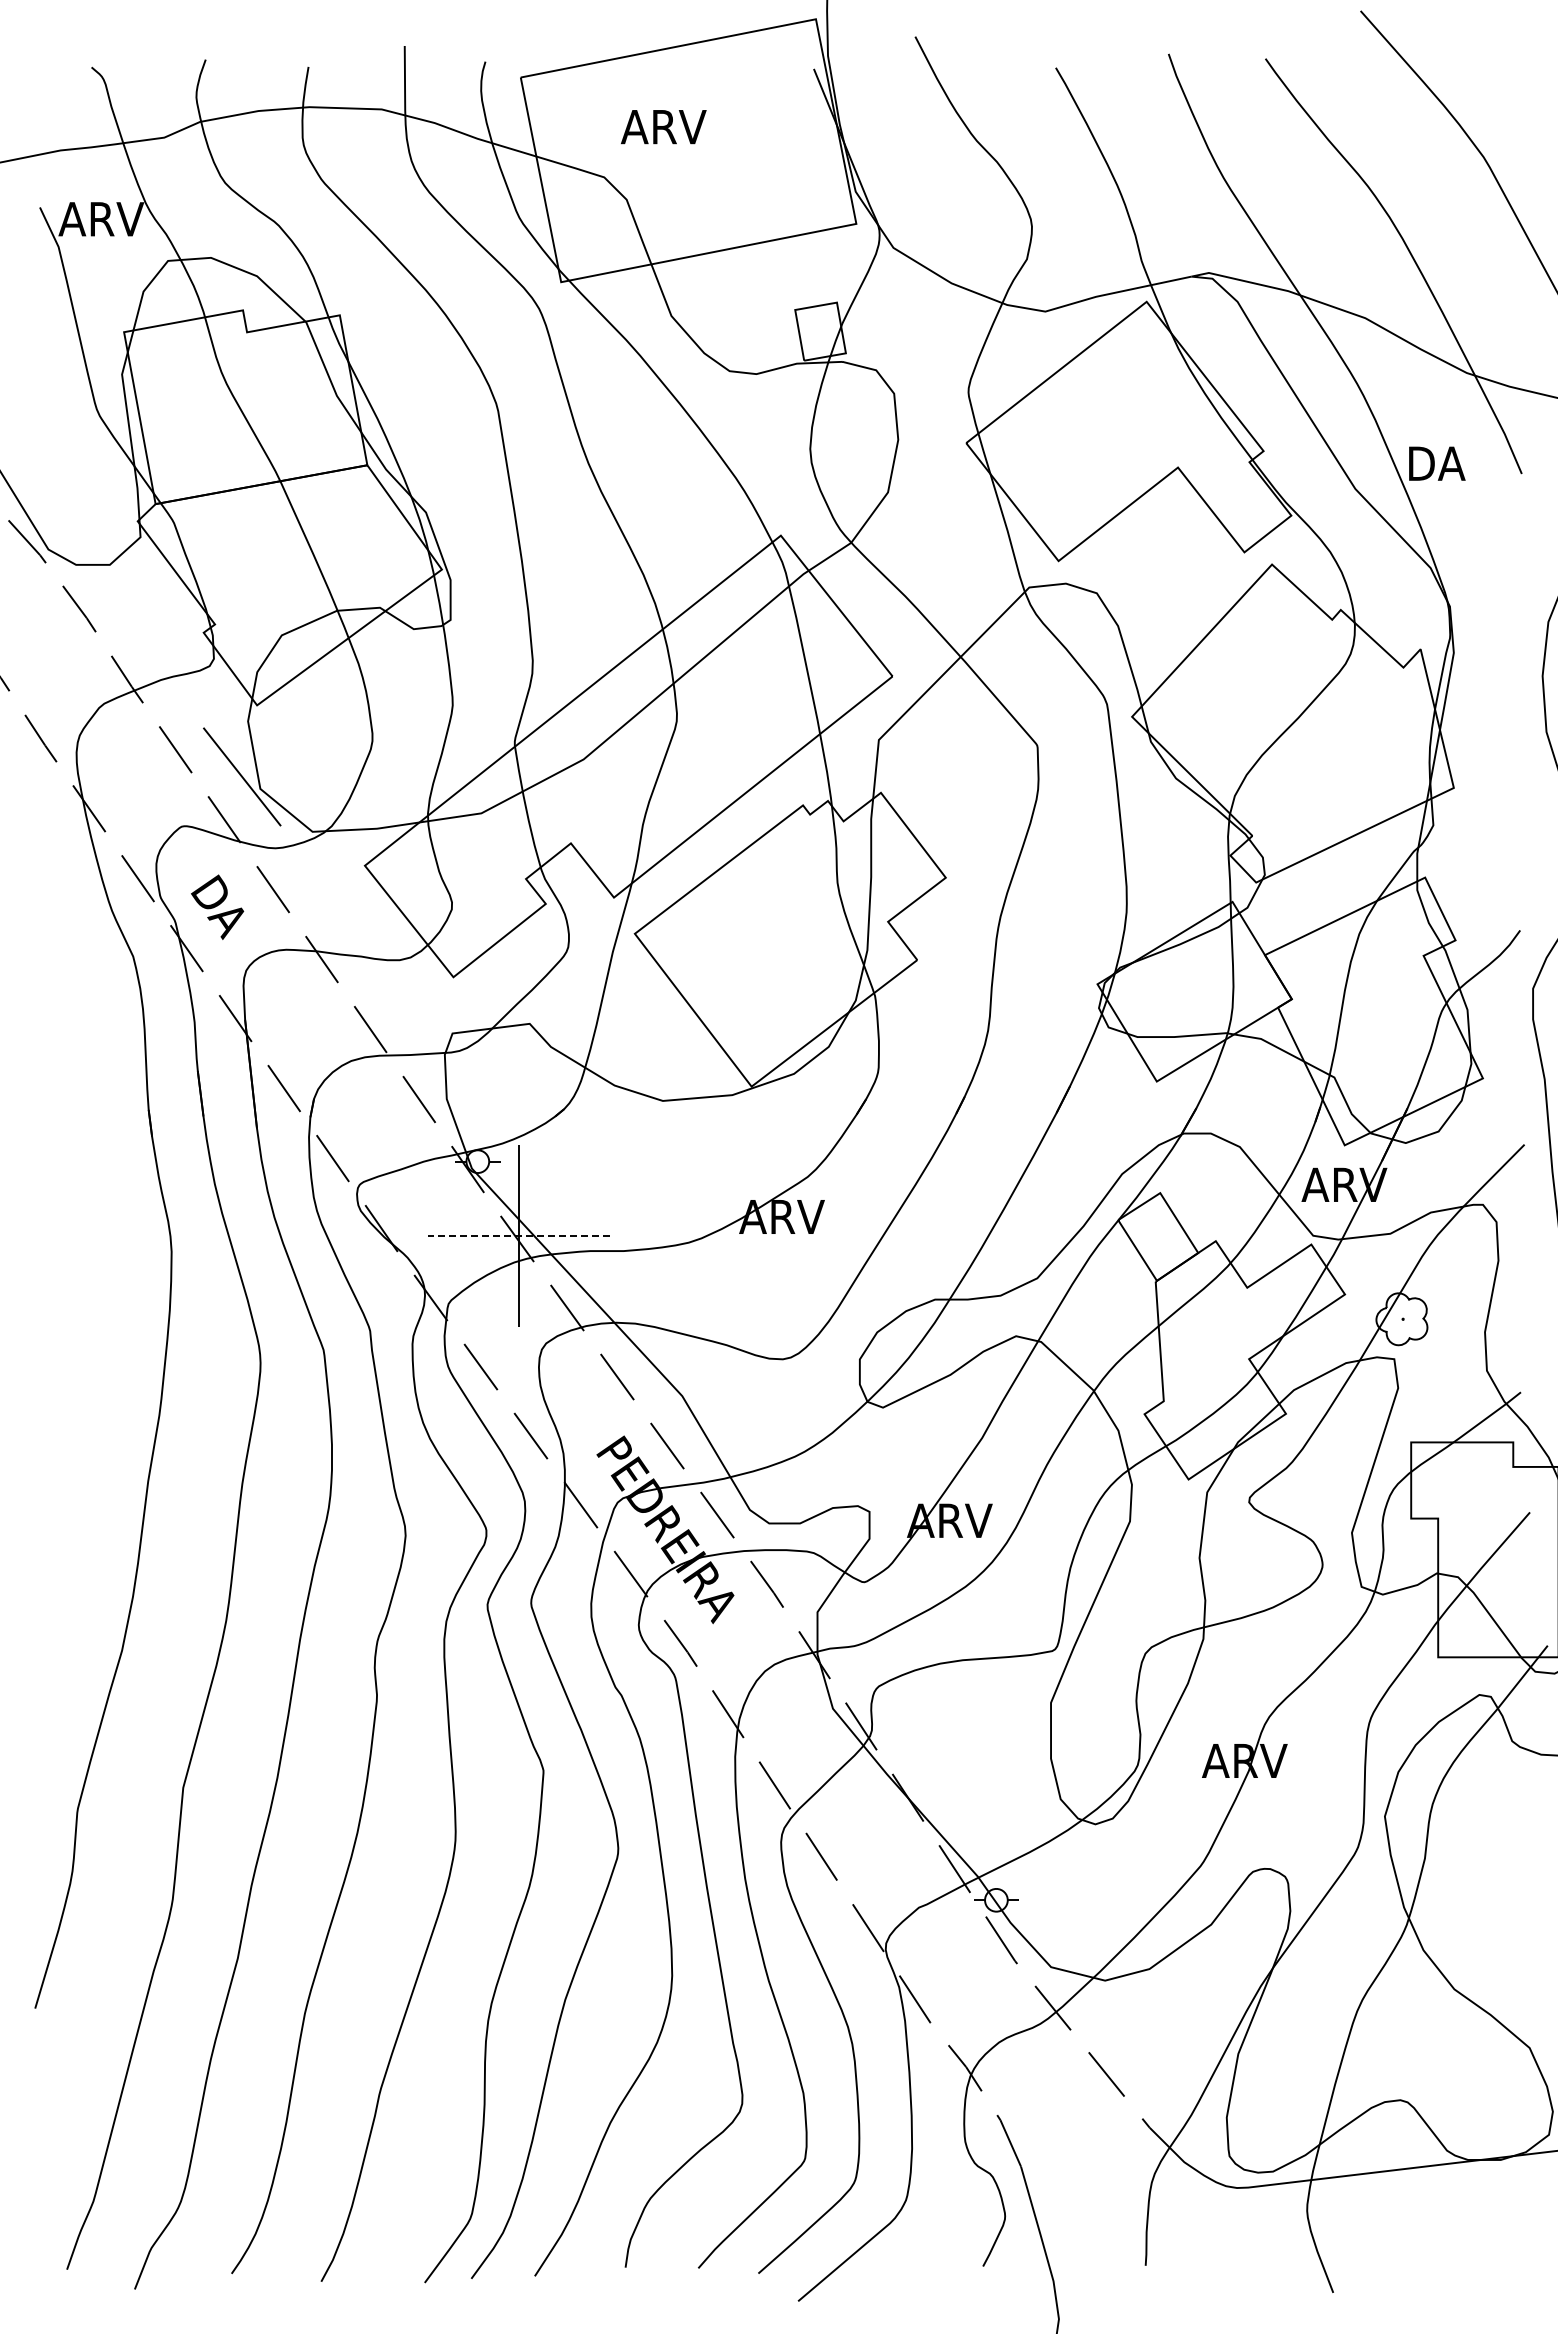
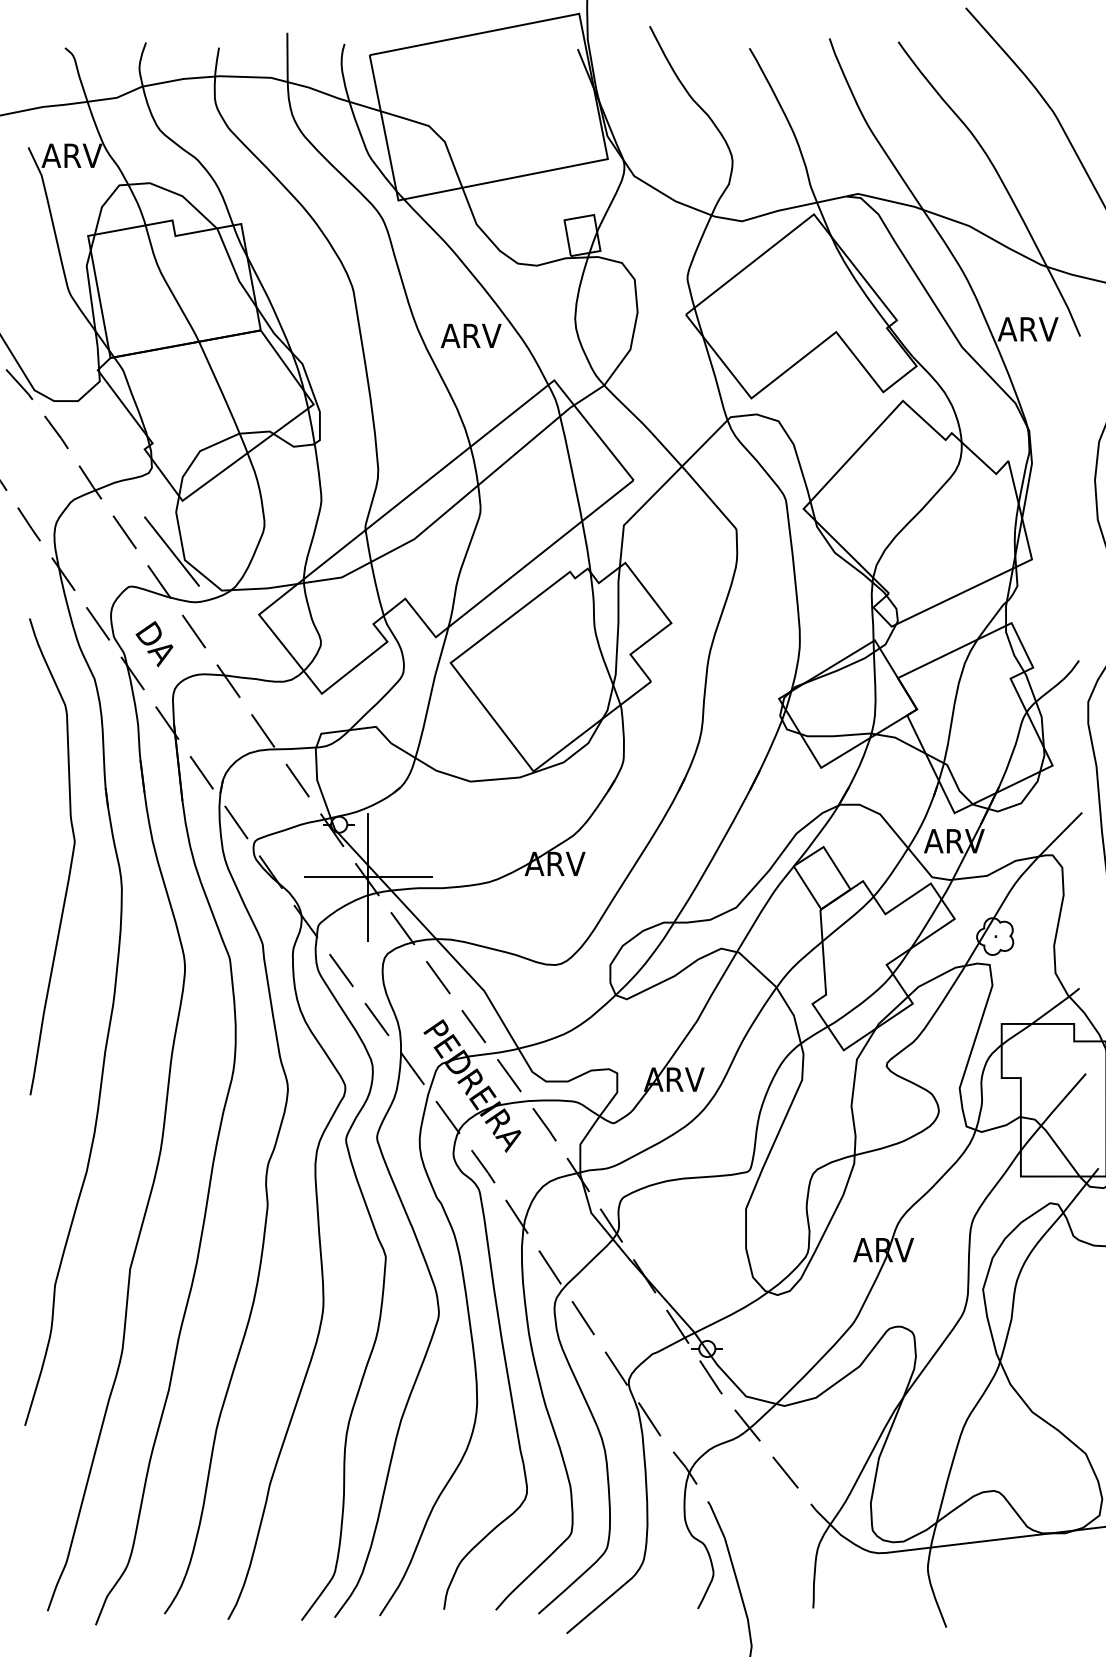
text: (663, 127) -> (471, 336), moved
text: (1448, 463) -> (1028, 329), DA -> ARV
curve: (100, 1208) -> (71, 857), added
line: (518, 1235) -> (368, 877), dashed -> solid

